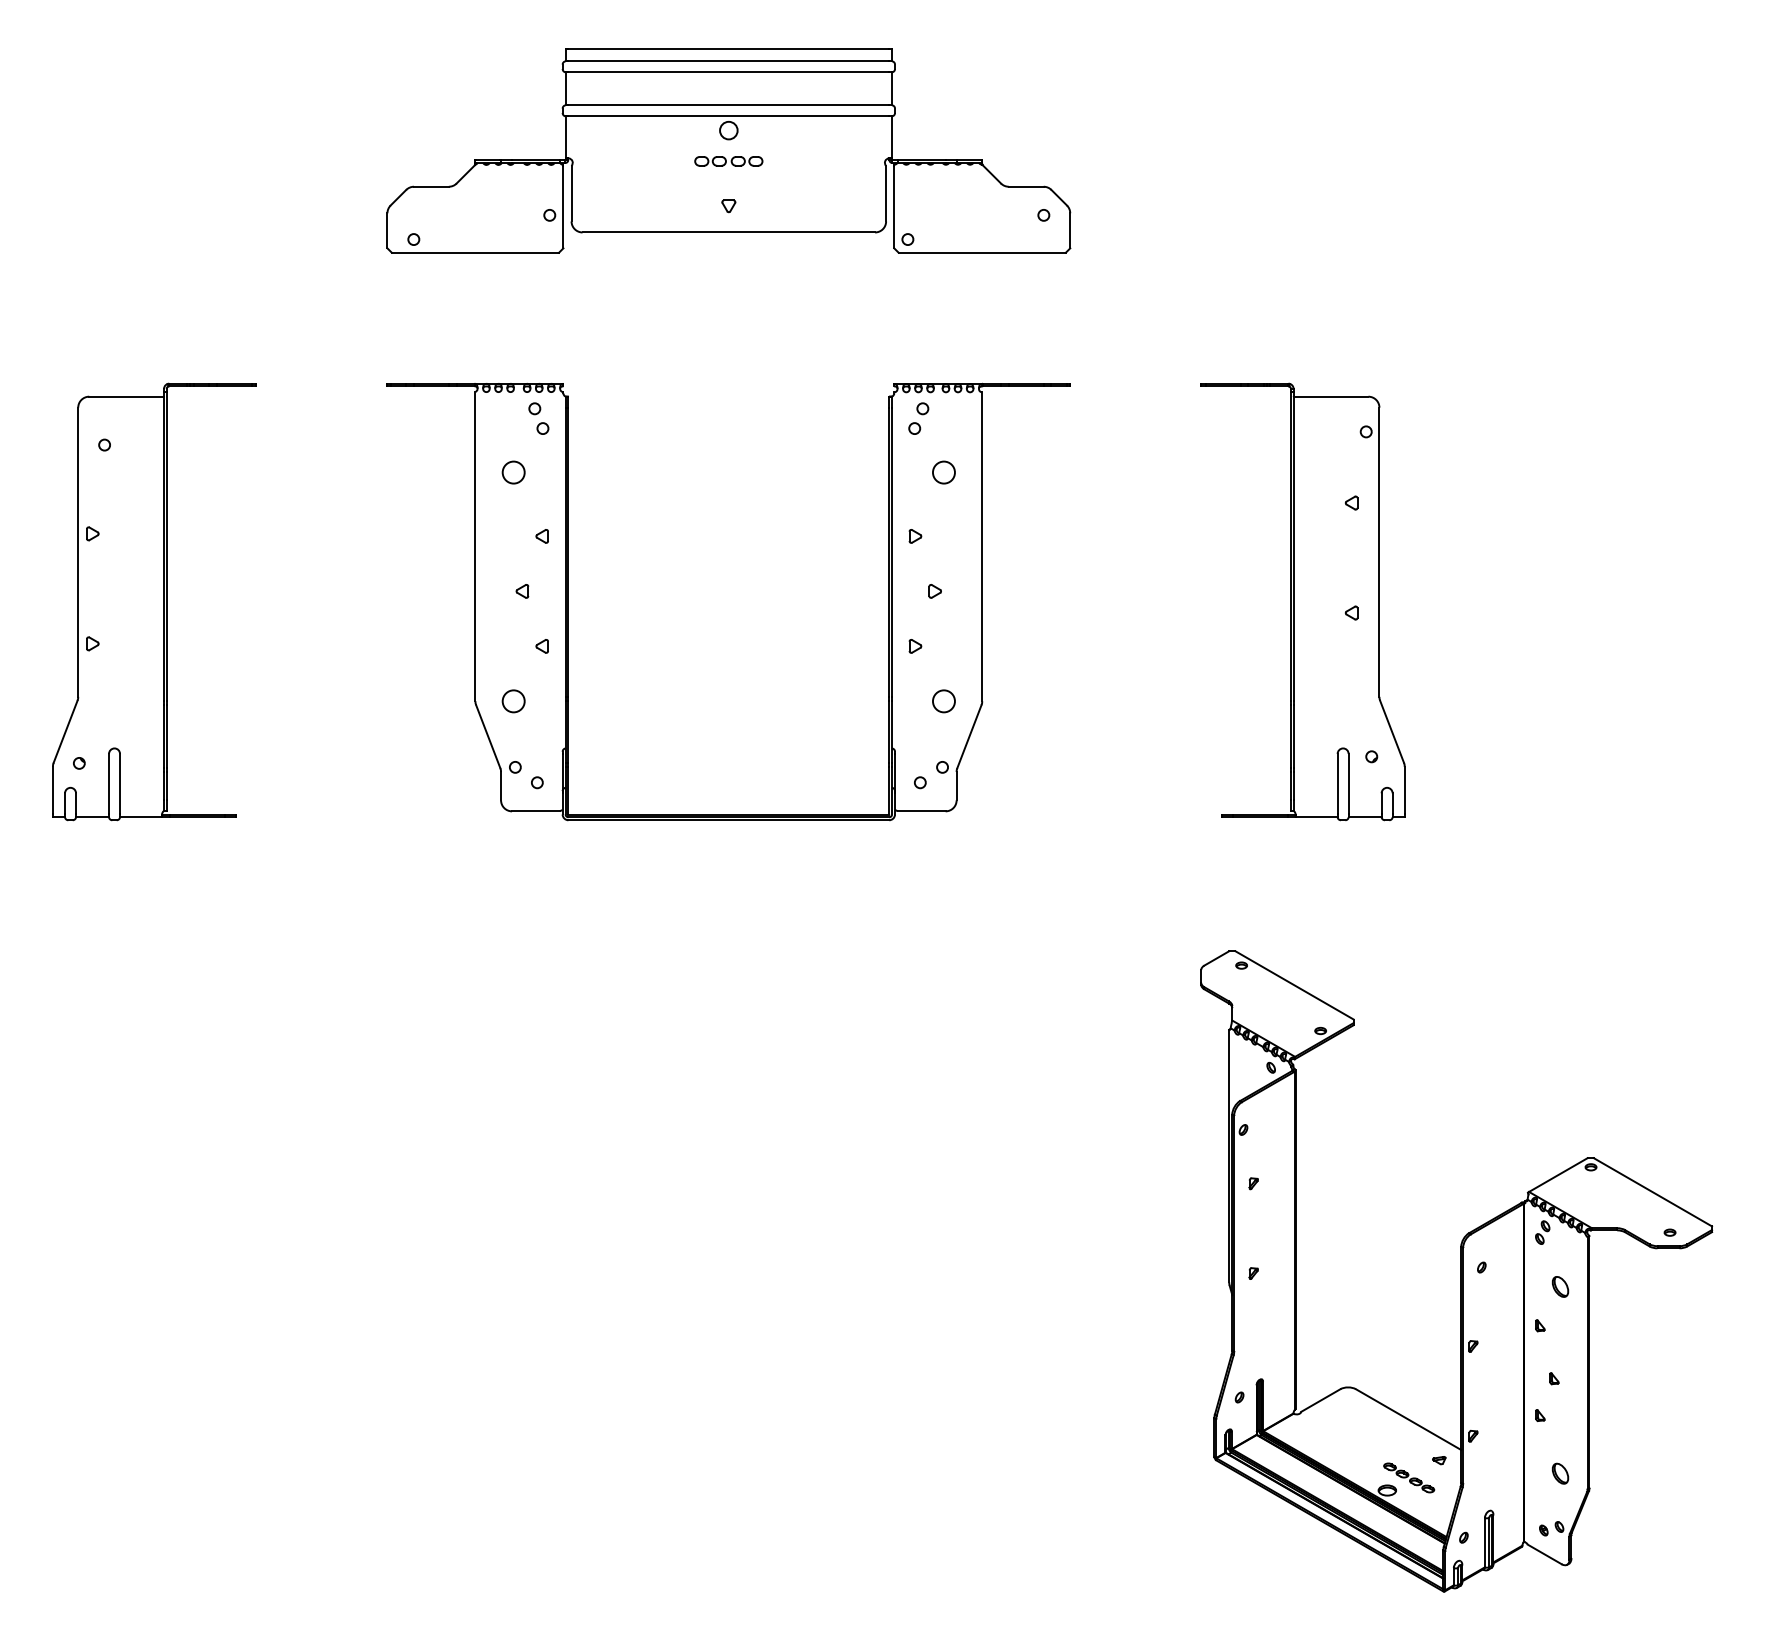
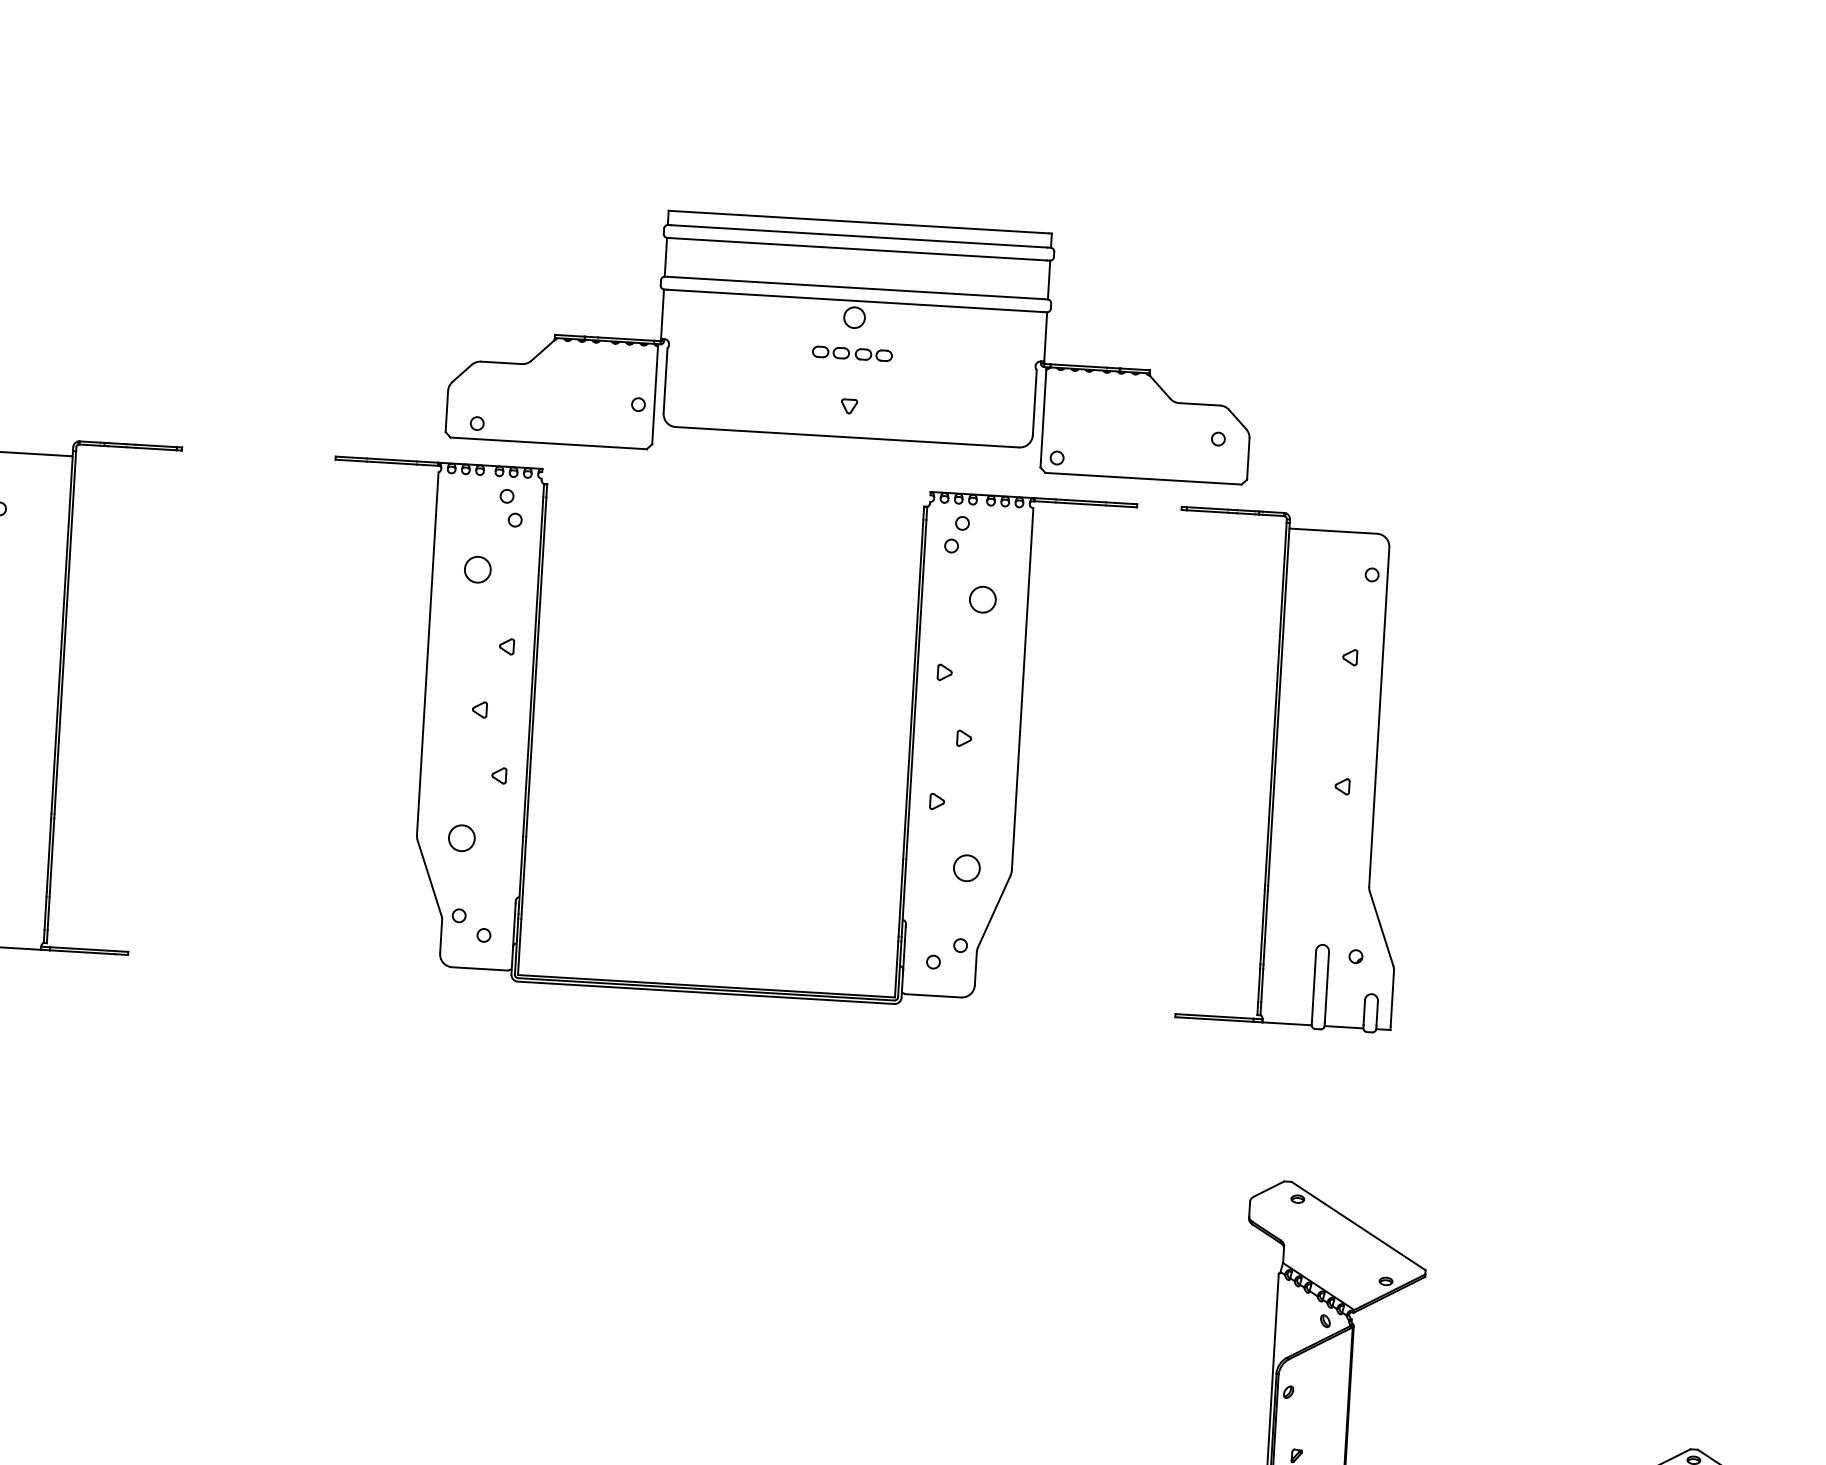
part: (728, 150) -> (852, 341), moved
part: (1302, 601) -> (1285, 769), moved

